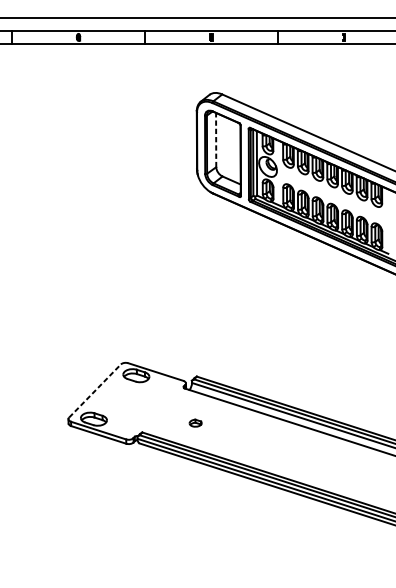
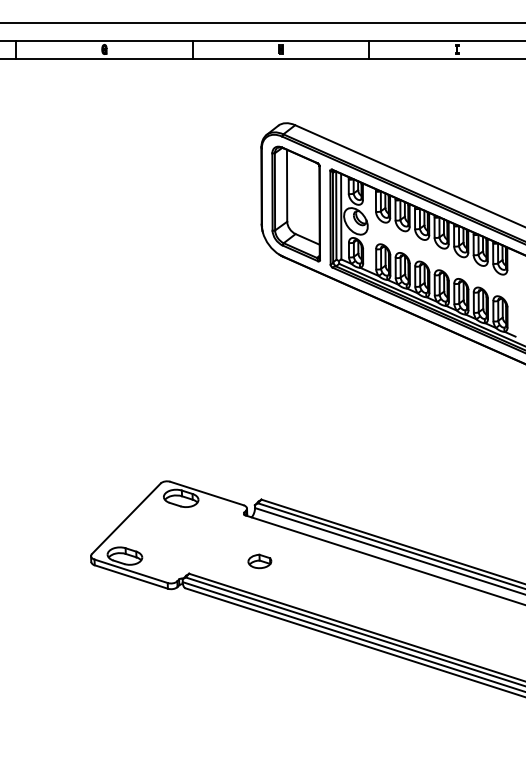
line: (216, 139) -> (287, 185), dashed -> solid
line: (95, 390) -> (126, 518), dashed -> solid
part: (195, 423) -> (259, 561), size x1.43

